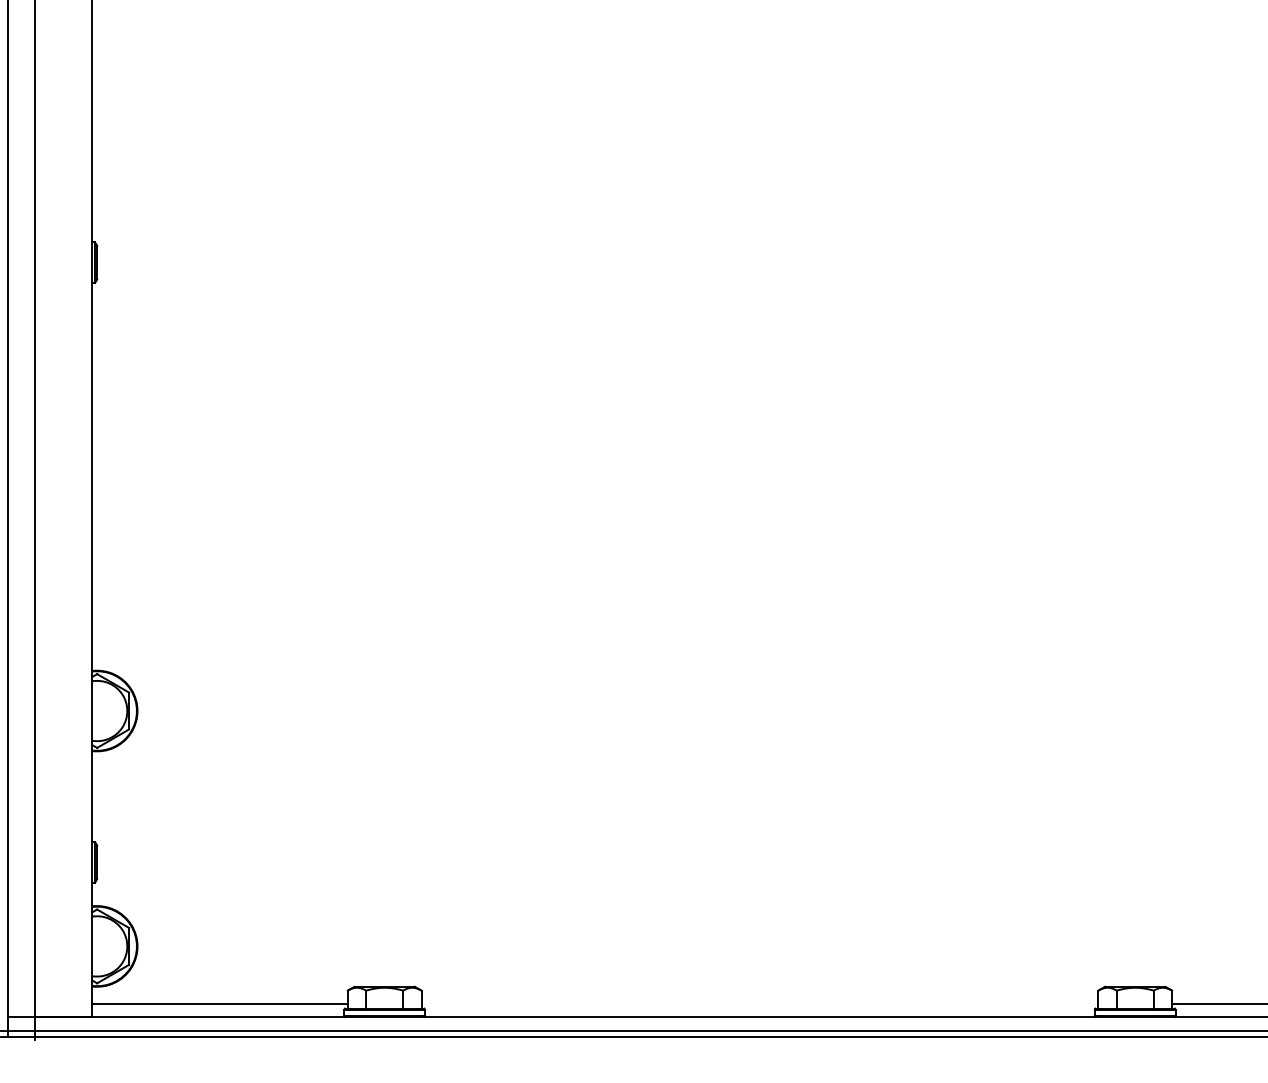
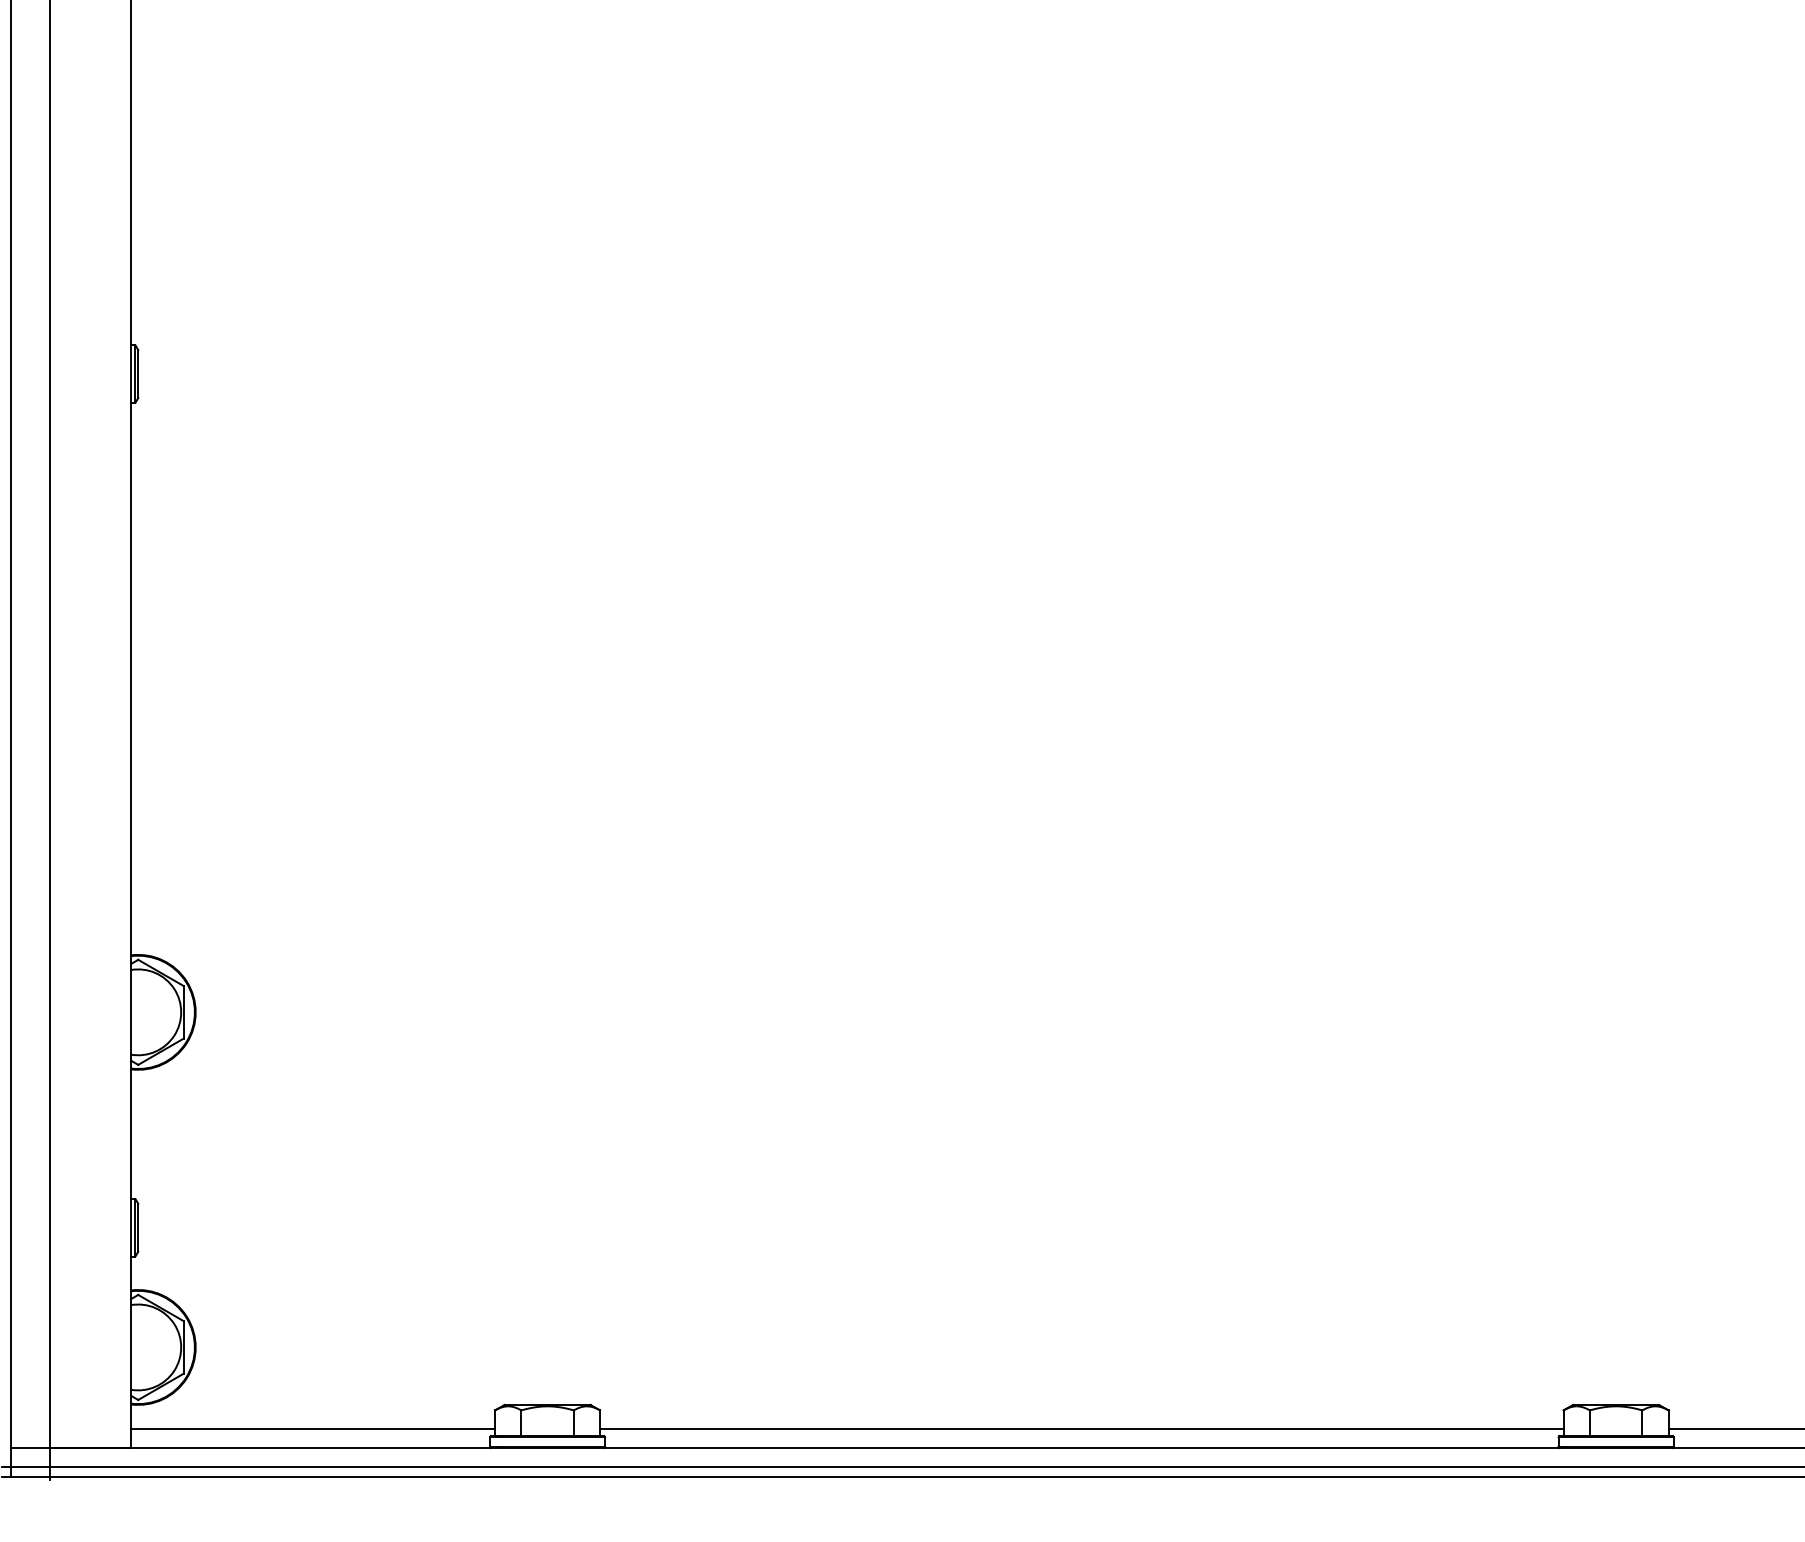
line: (759, 1003) -> (1081, 1428), added

